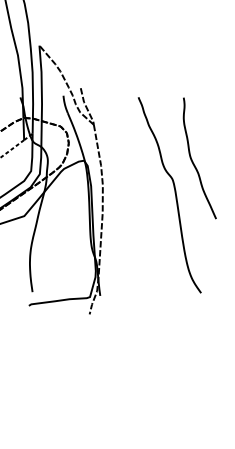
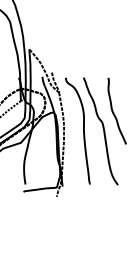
part: (127, 193) -> (77, 130), added

